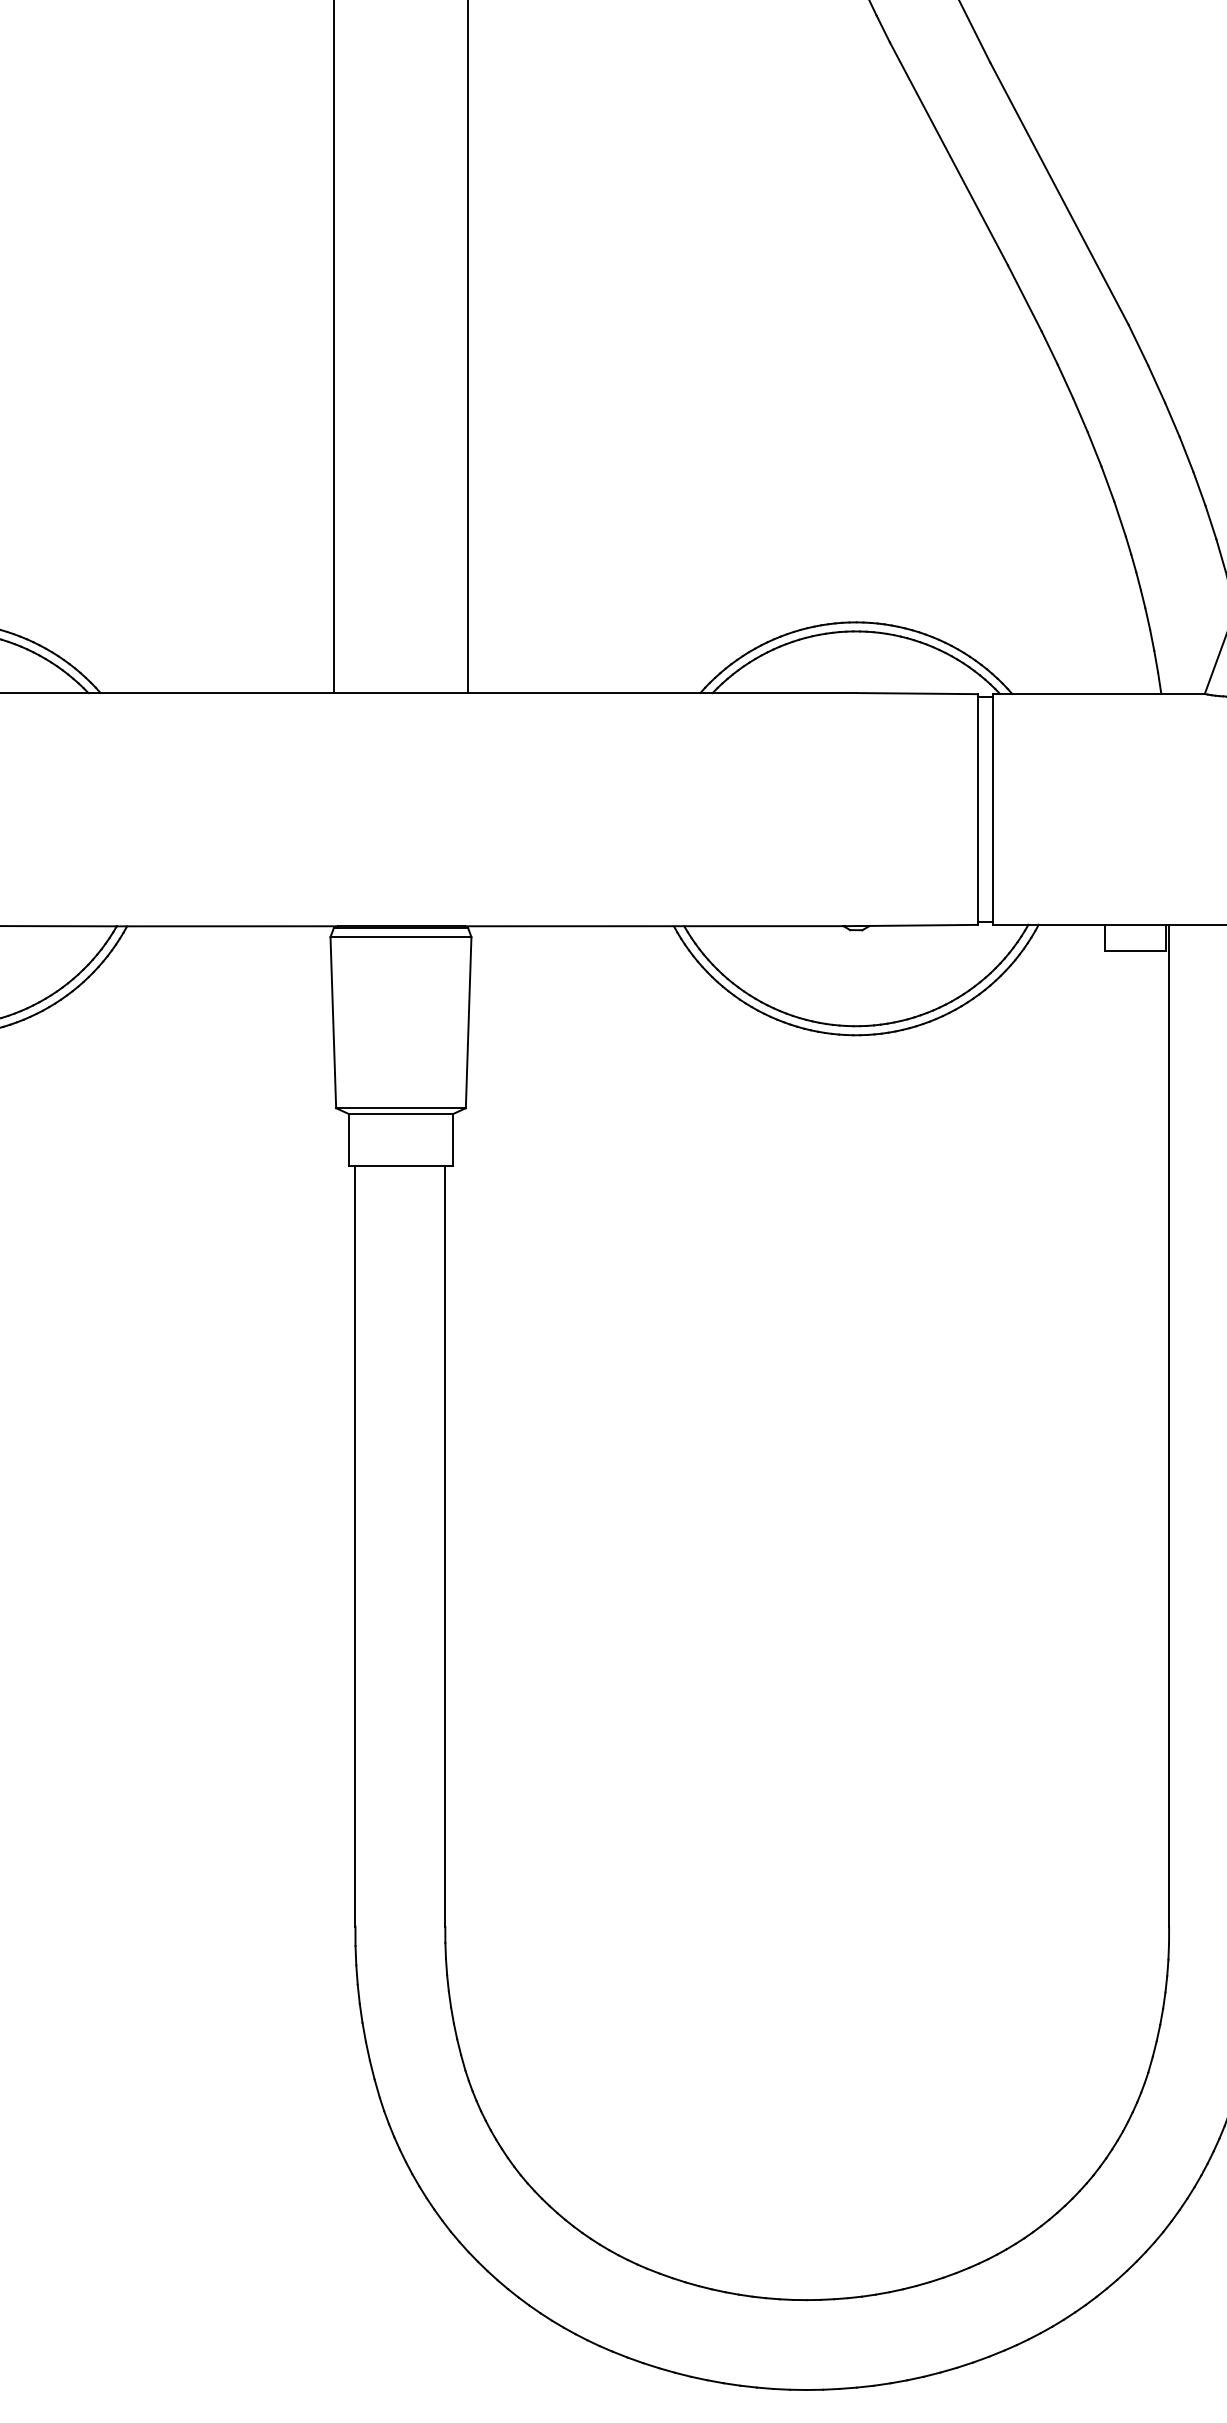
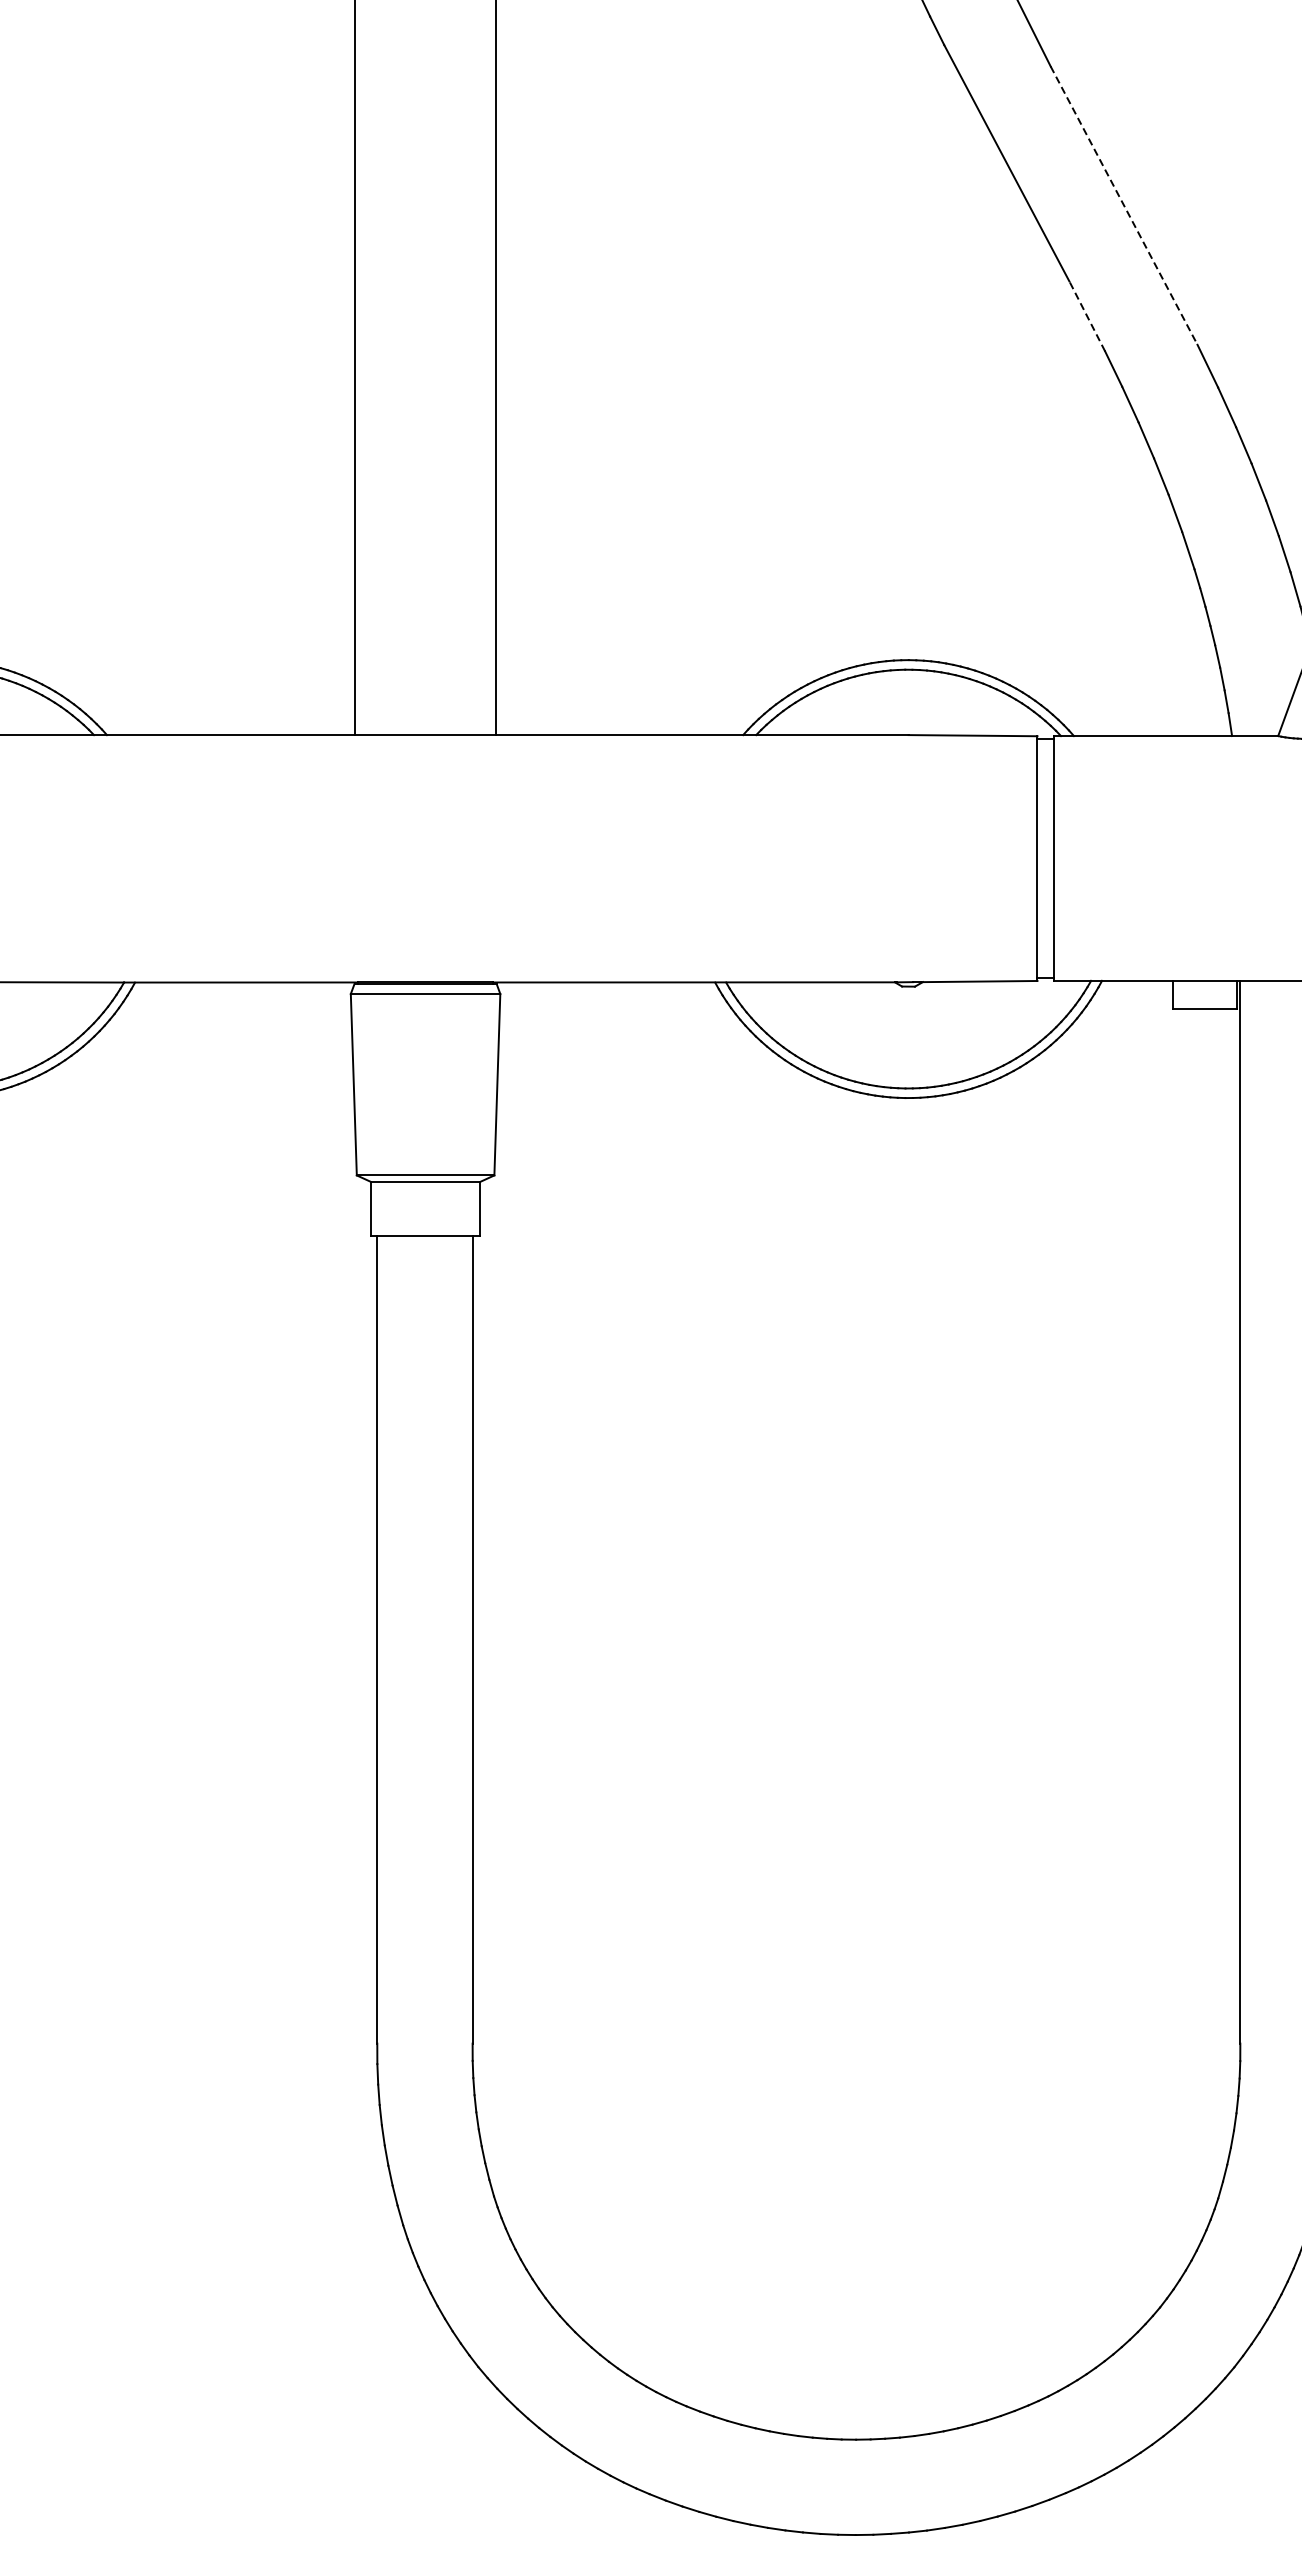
line: (1059, 194) -> (1124, 206), solid -> dashed
line: (1024, 297) -> (1086, 315), solid -> dashed

